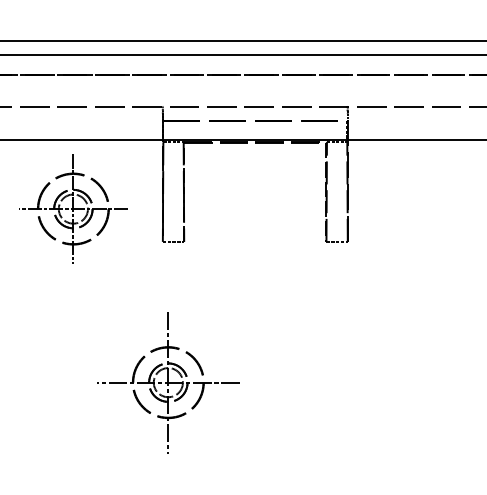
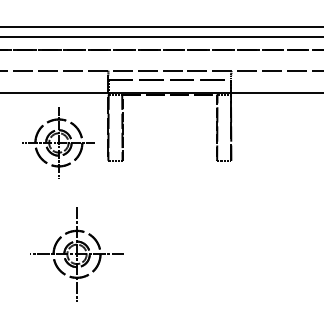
part: (72, 208) -> (58, 142), moved
part: (167, 382) -> (76, 254), moved

